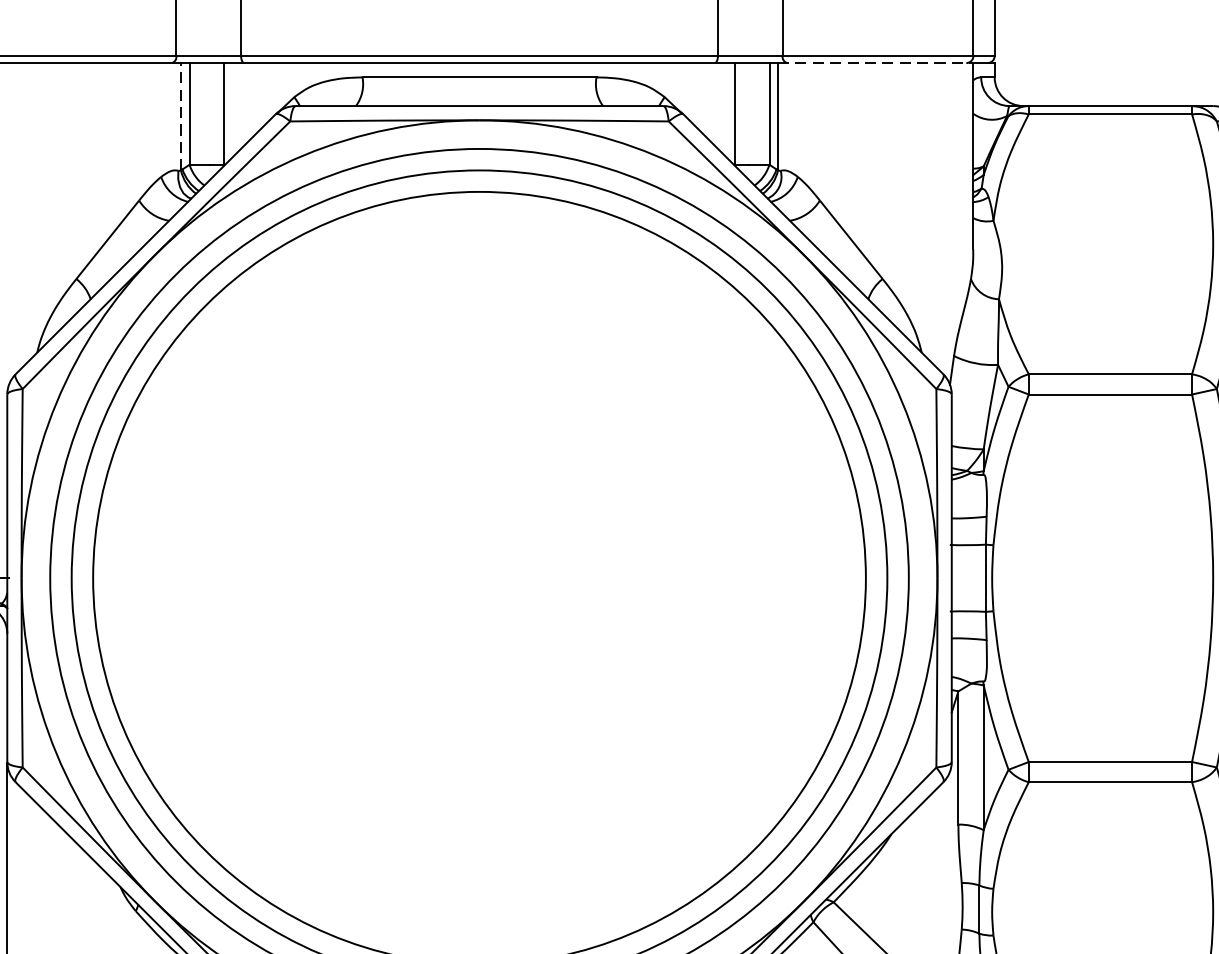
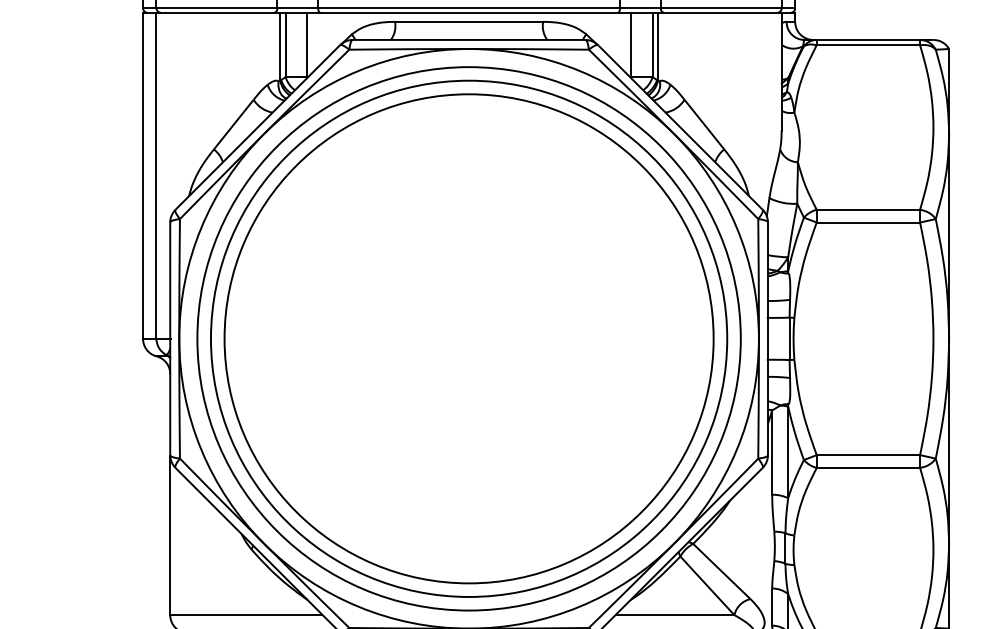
line: (875, 62) -> (719, 12), dashed -> solid
line: (181, 116) -> (280, 46), dashed -> solid

